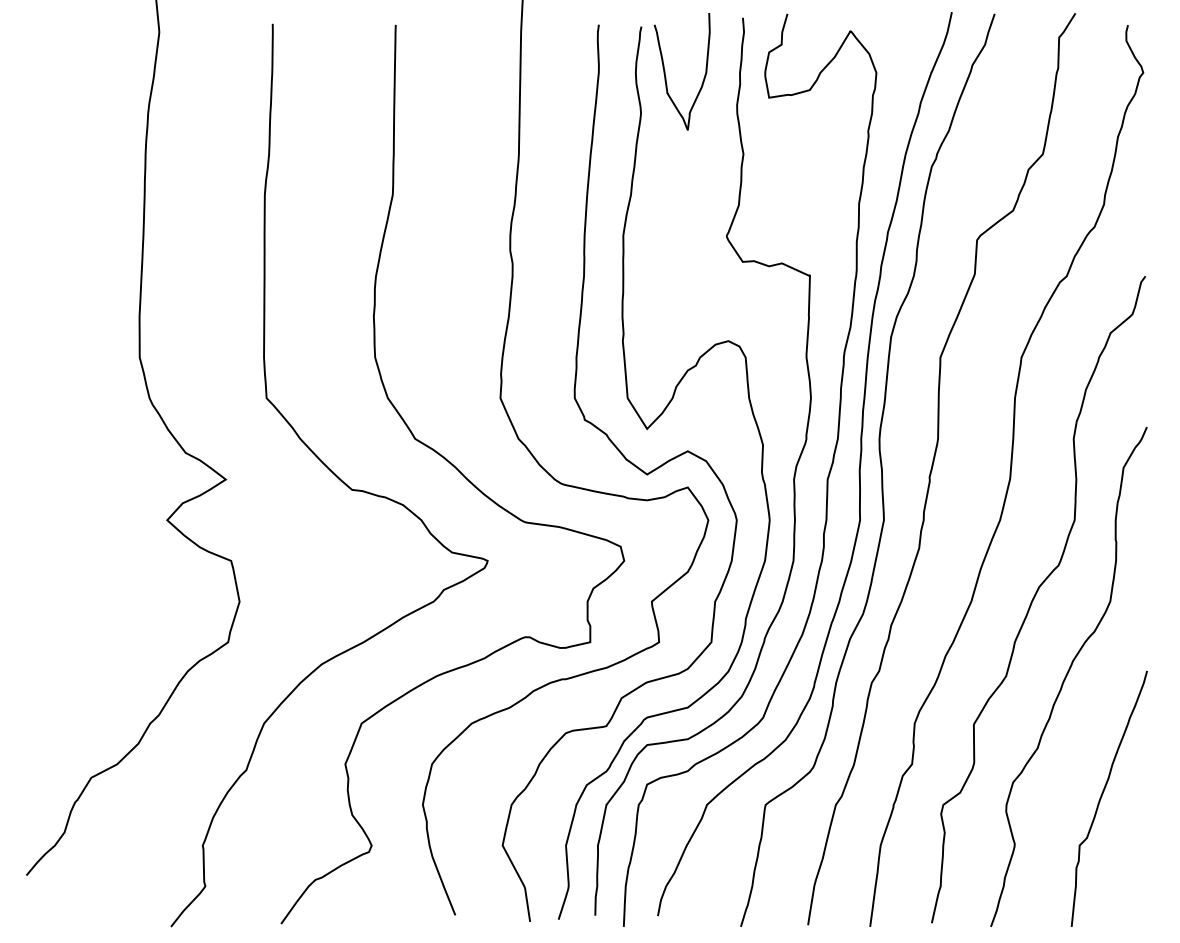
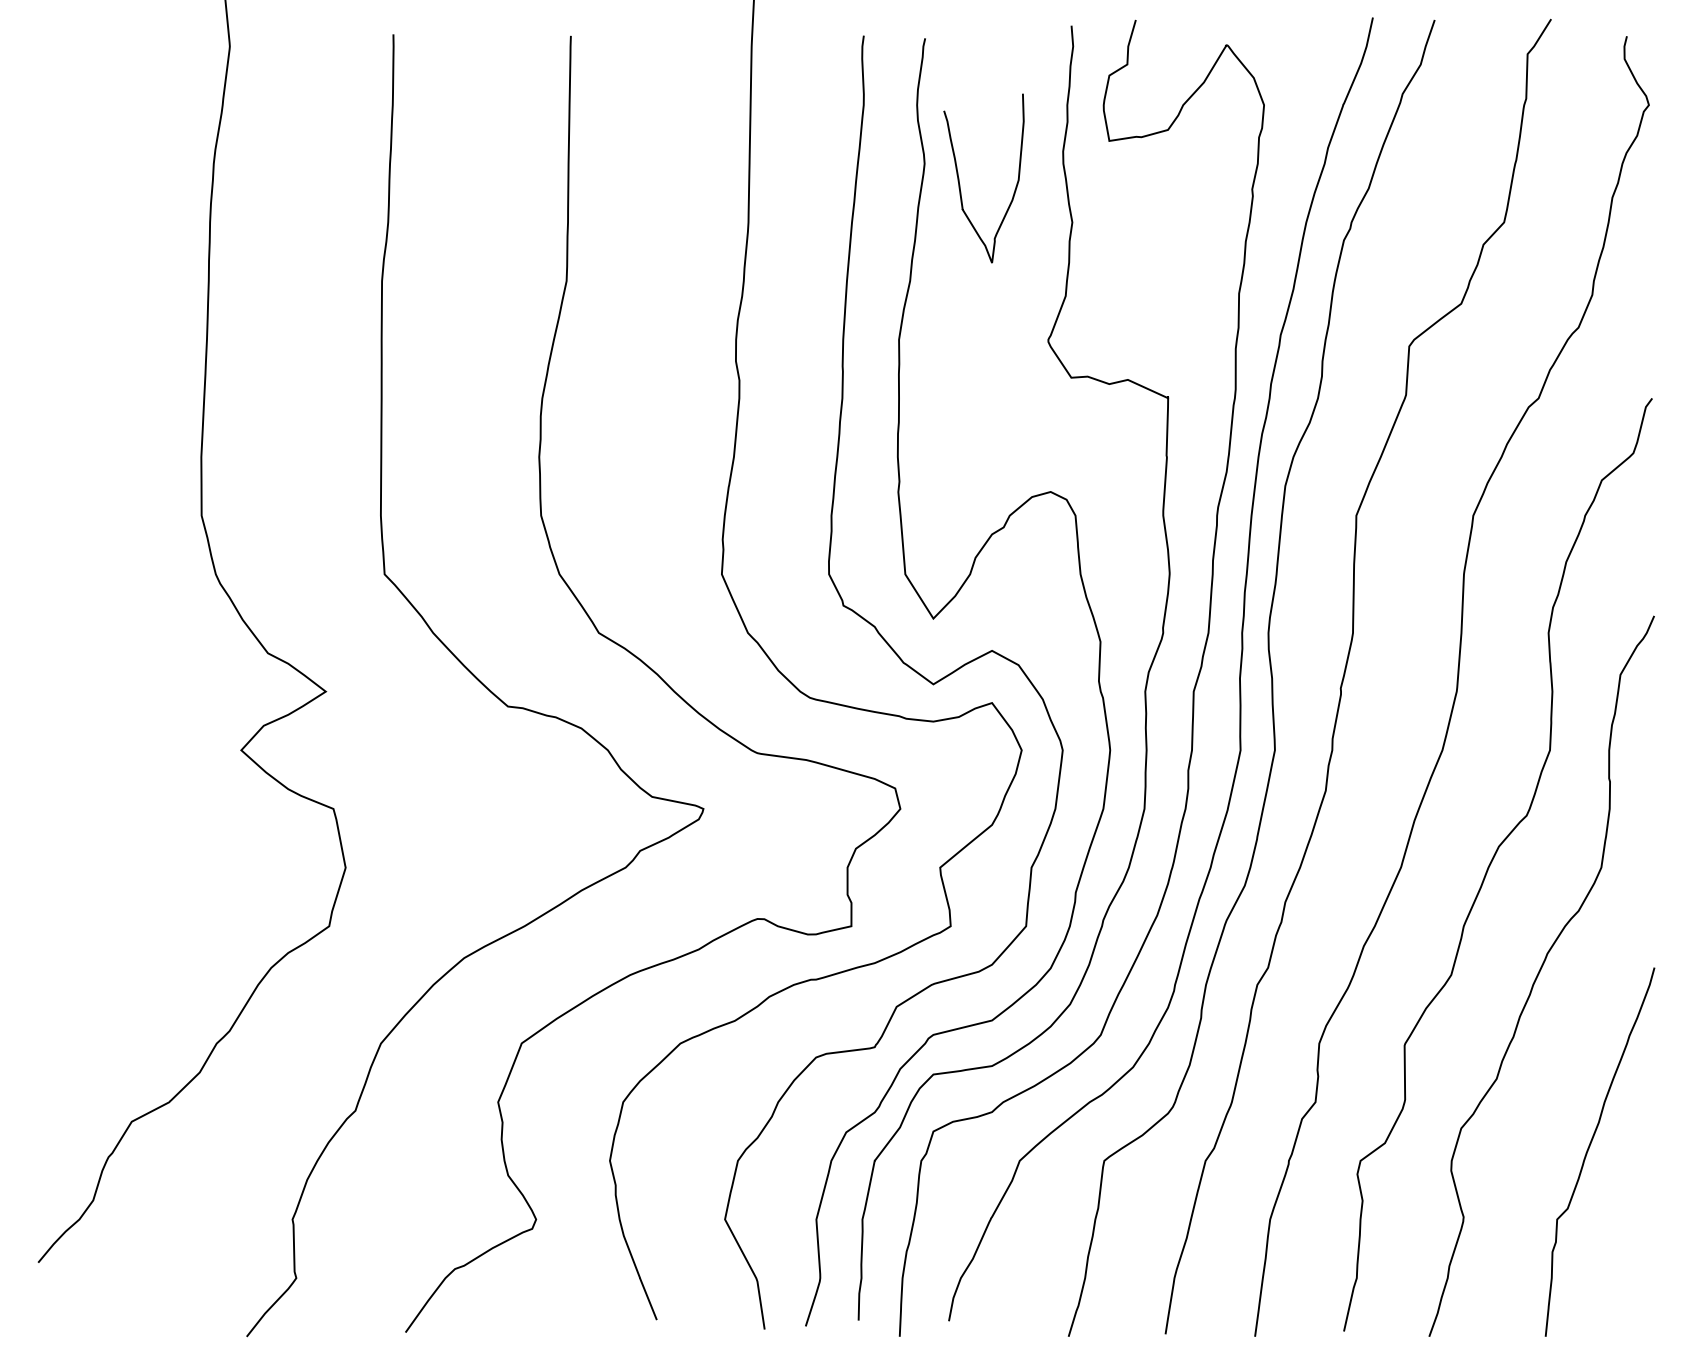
curve: (665, 71) -> (959, 178), moved

